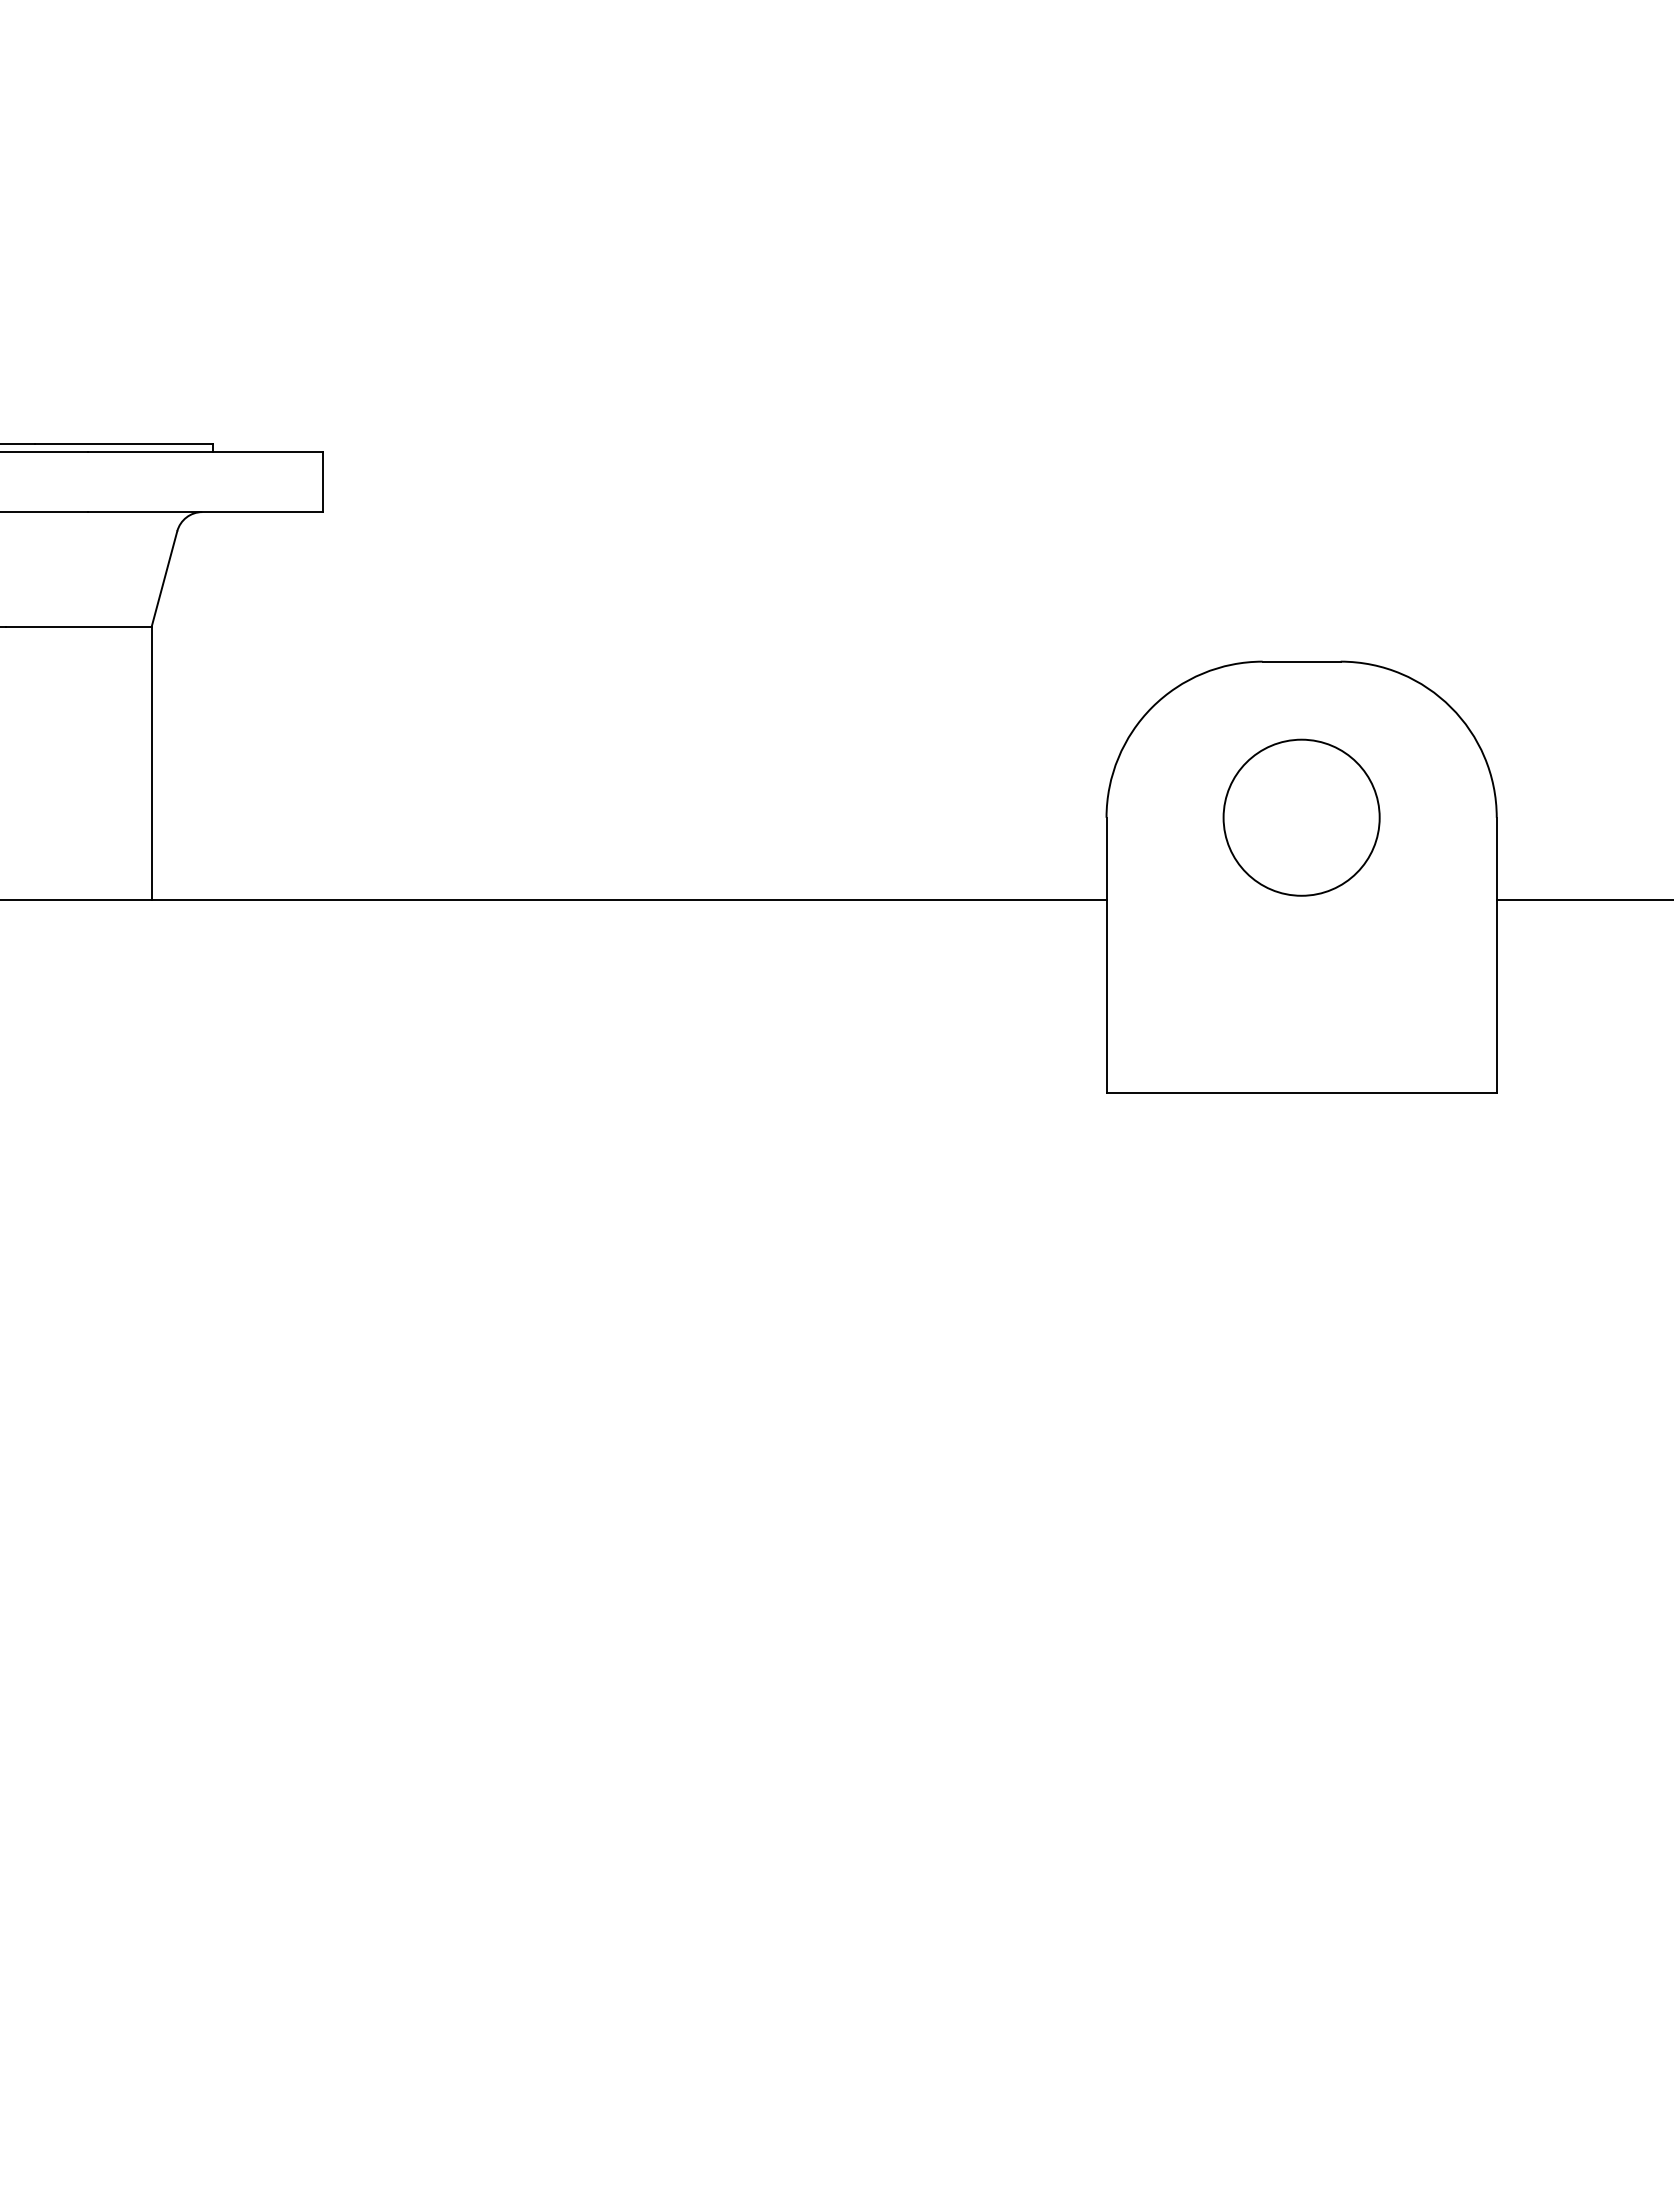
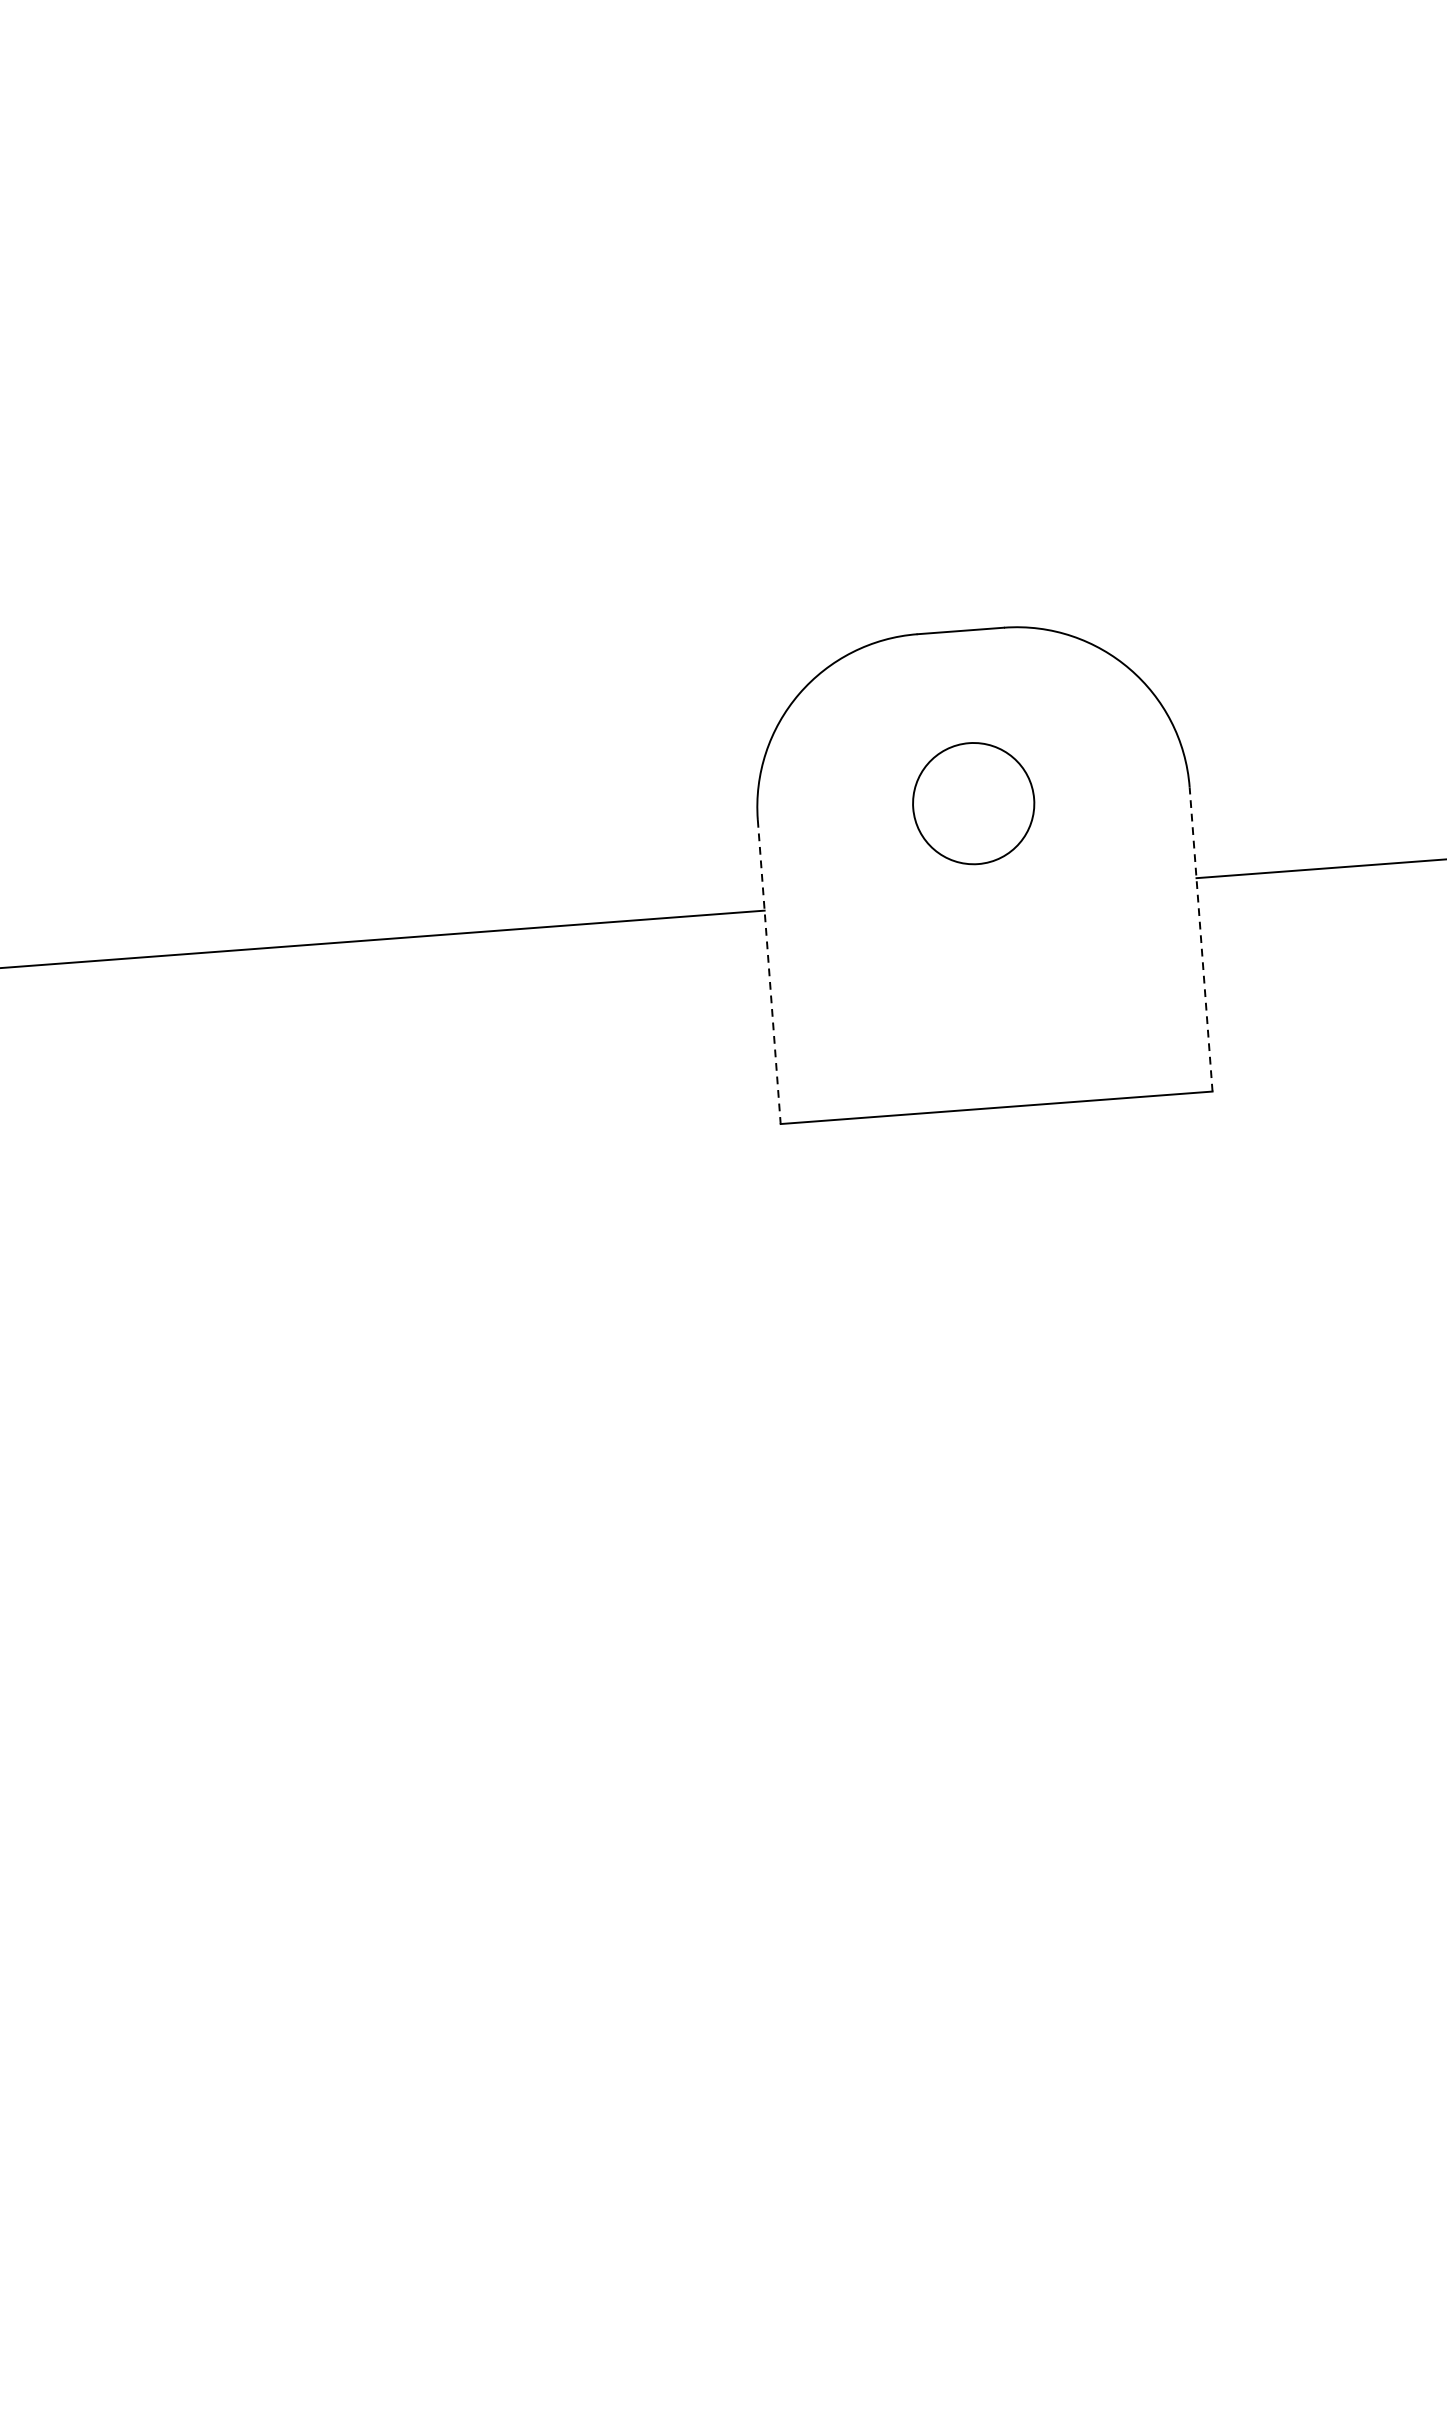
circle: (1301, 817) -> (973, 803), size x0.7
line: (1496, 954) -> (1200, 938), solid -> dashed
line: (1106, 955) -> (769, 972), solid -> dashed

